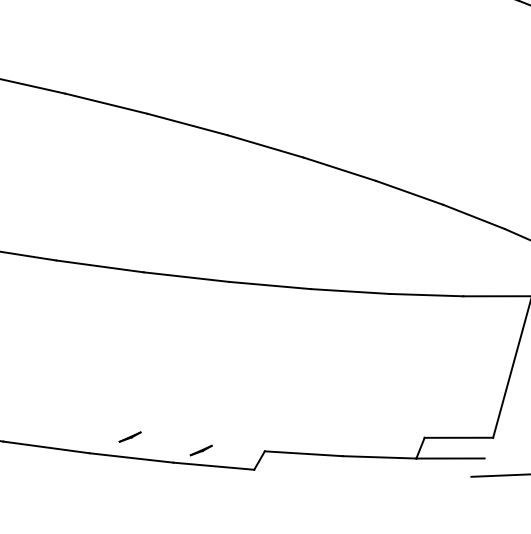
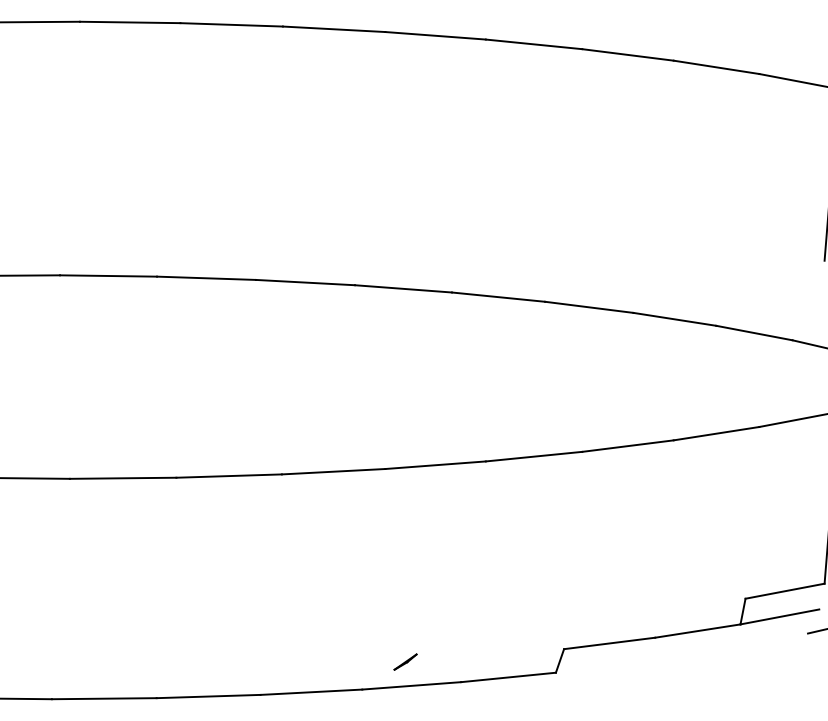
line: (201, 450) -> (490, 661), removed

